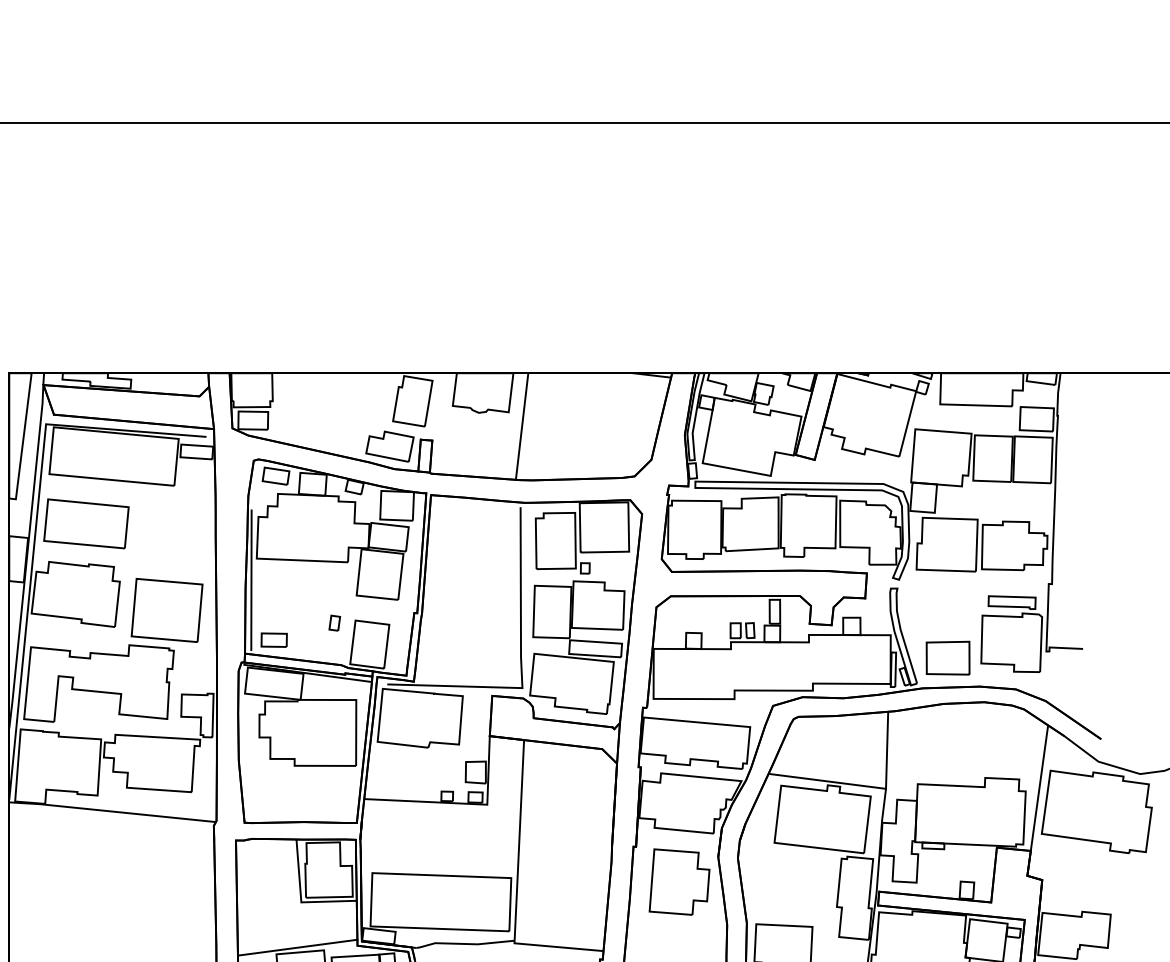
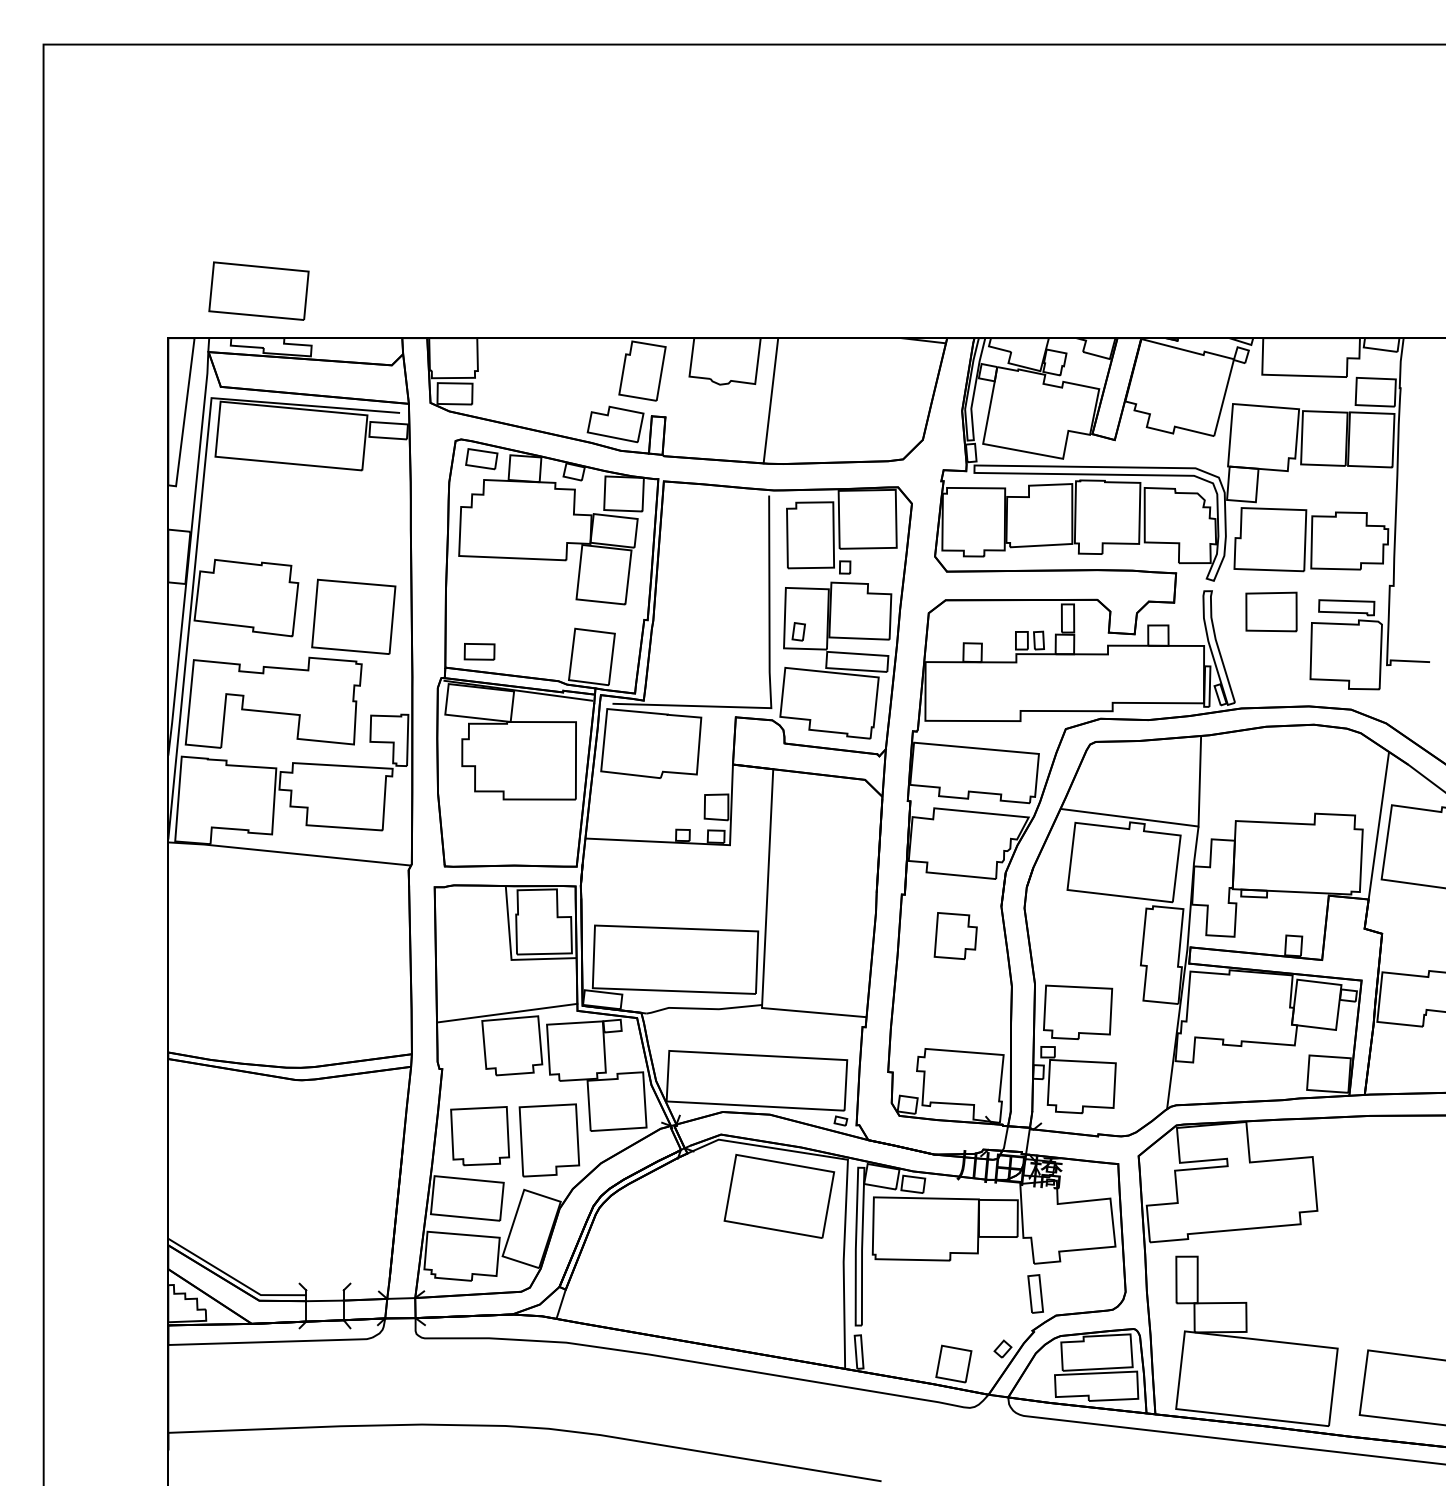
part: (86, 523) -> (258, 290), moved
line: (251, 580) -> (452, 581), removed
part: (334, 622) -> (798, 631), moved
part: (948, 657) -> (1271, 611), moved
part: (679, 881) -> (955, 935), size x0.6

